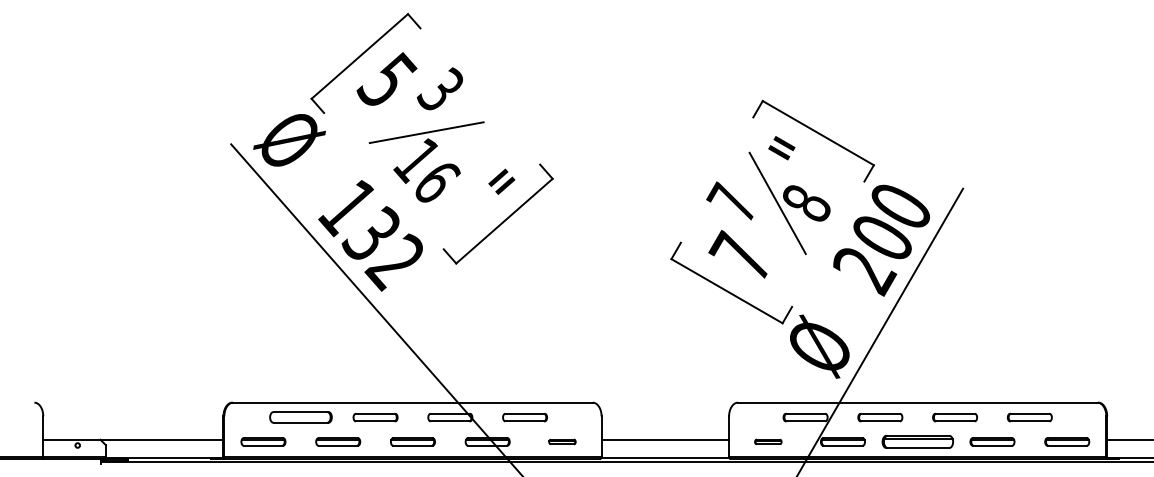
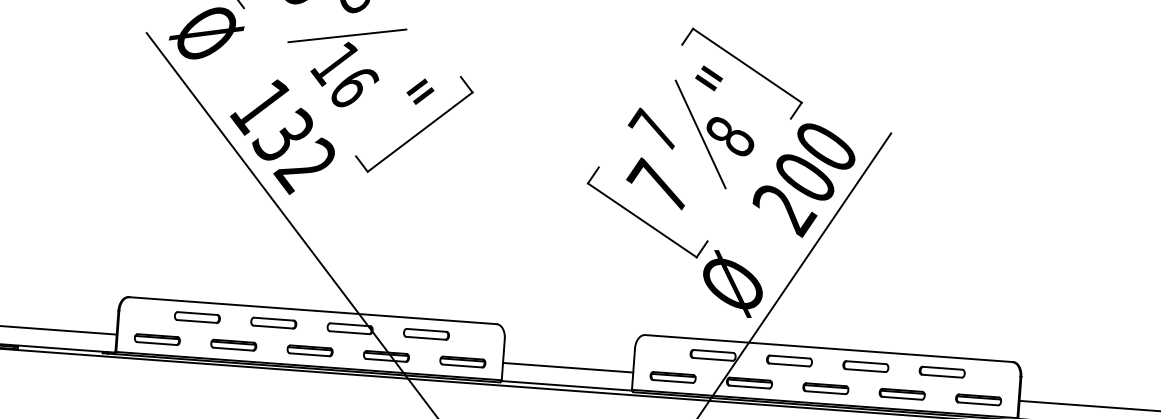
part: (300, 417) -> (197, 317), size x0.71
part: (562, 441) -> (462, 361), size x1.67
part: (768, 441) -> (673, 377), size x1.67
part: (917, 441) -> (825, 388), size x0.62

